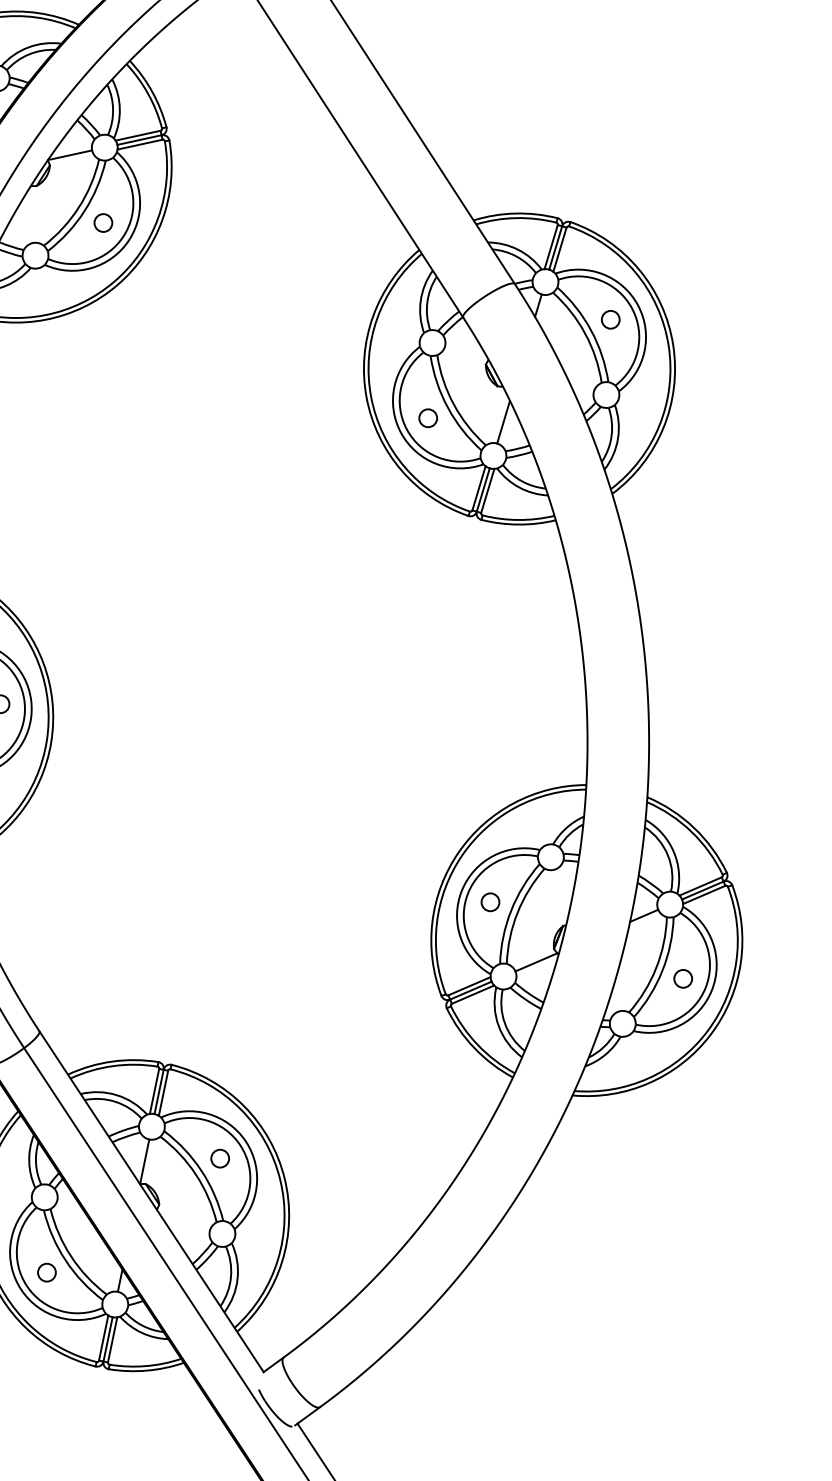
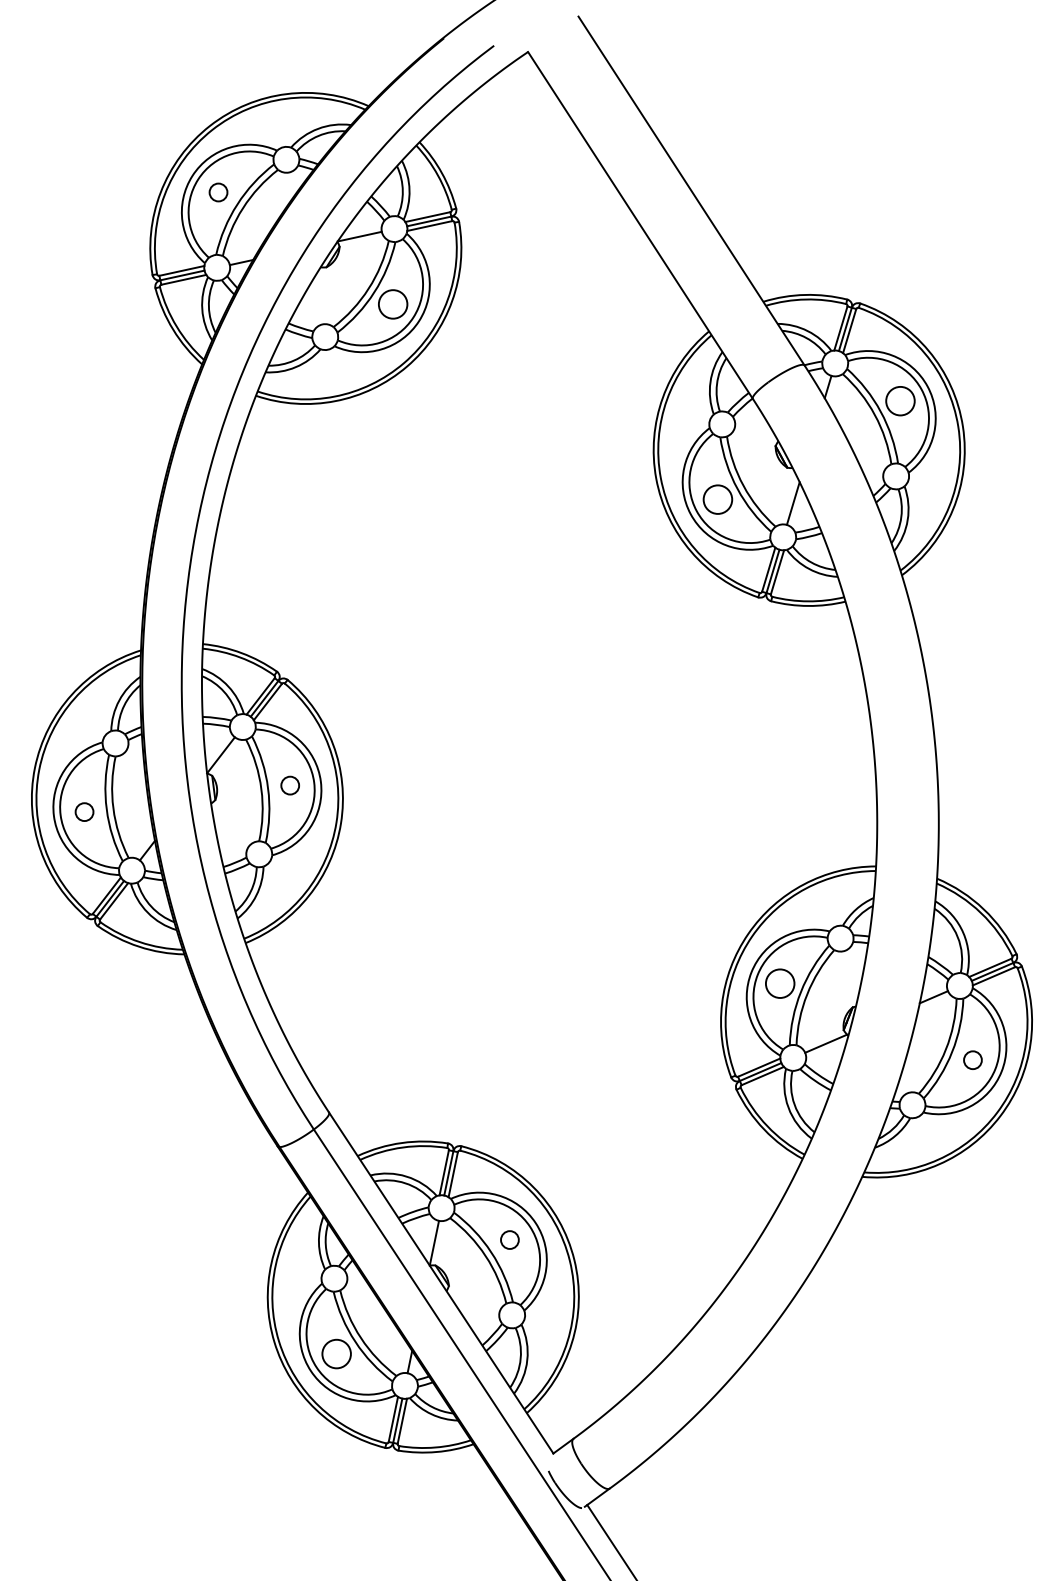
circle: (103, 223) -> (393, 304), size x1.6
circle: (610, 320) -> (900, 401), size x1.6
circle: (427, 418) -> (717, 499), size x1.6
circle: (490, 902) -> (780, 983), size x1.6
circle: (46, 1272) -> (336, 1353), size x1.6

